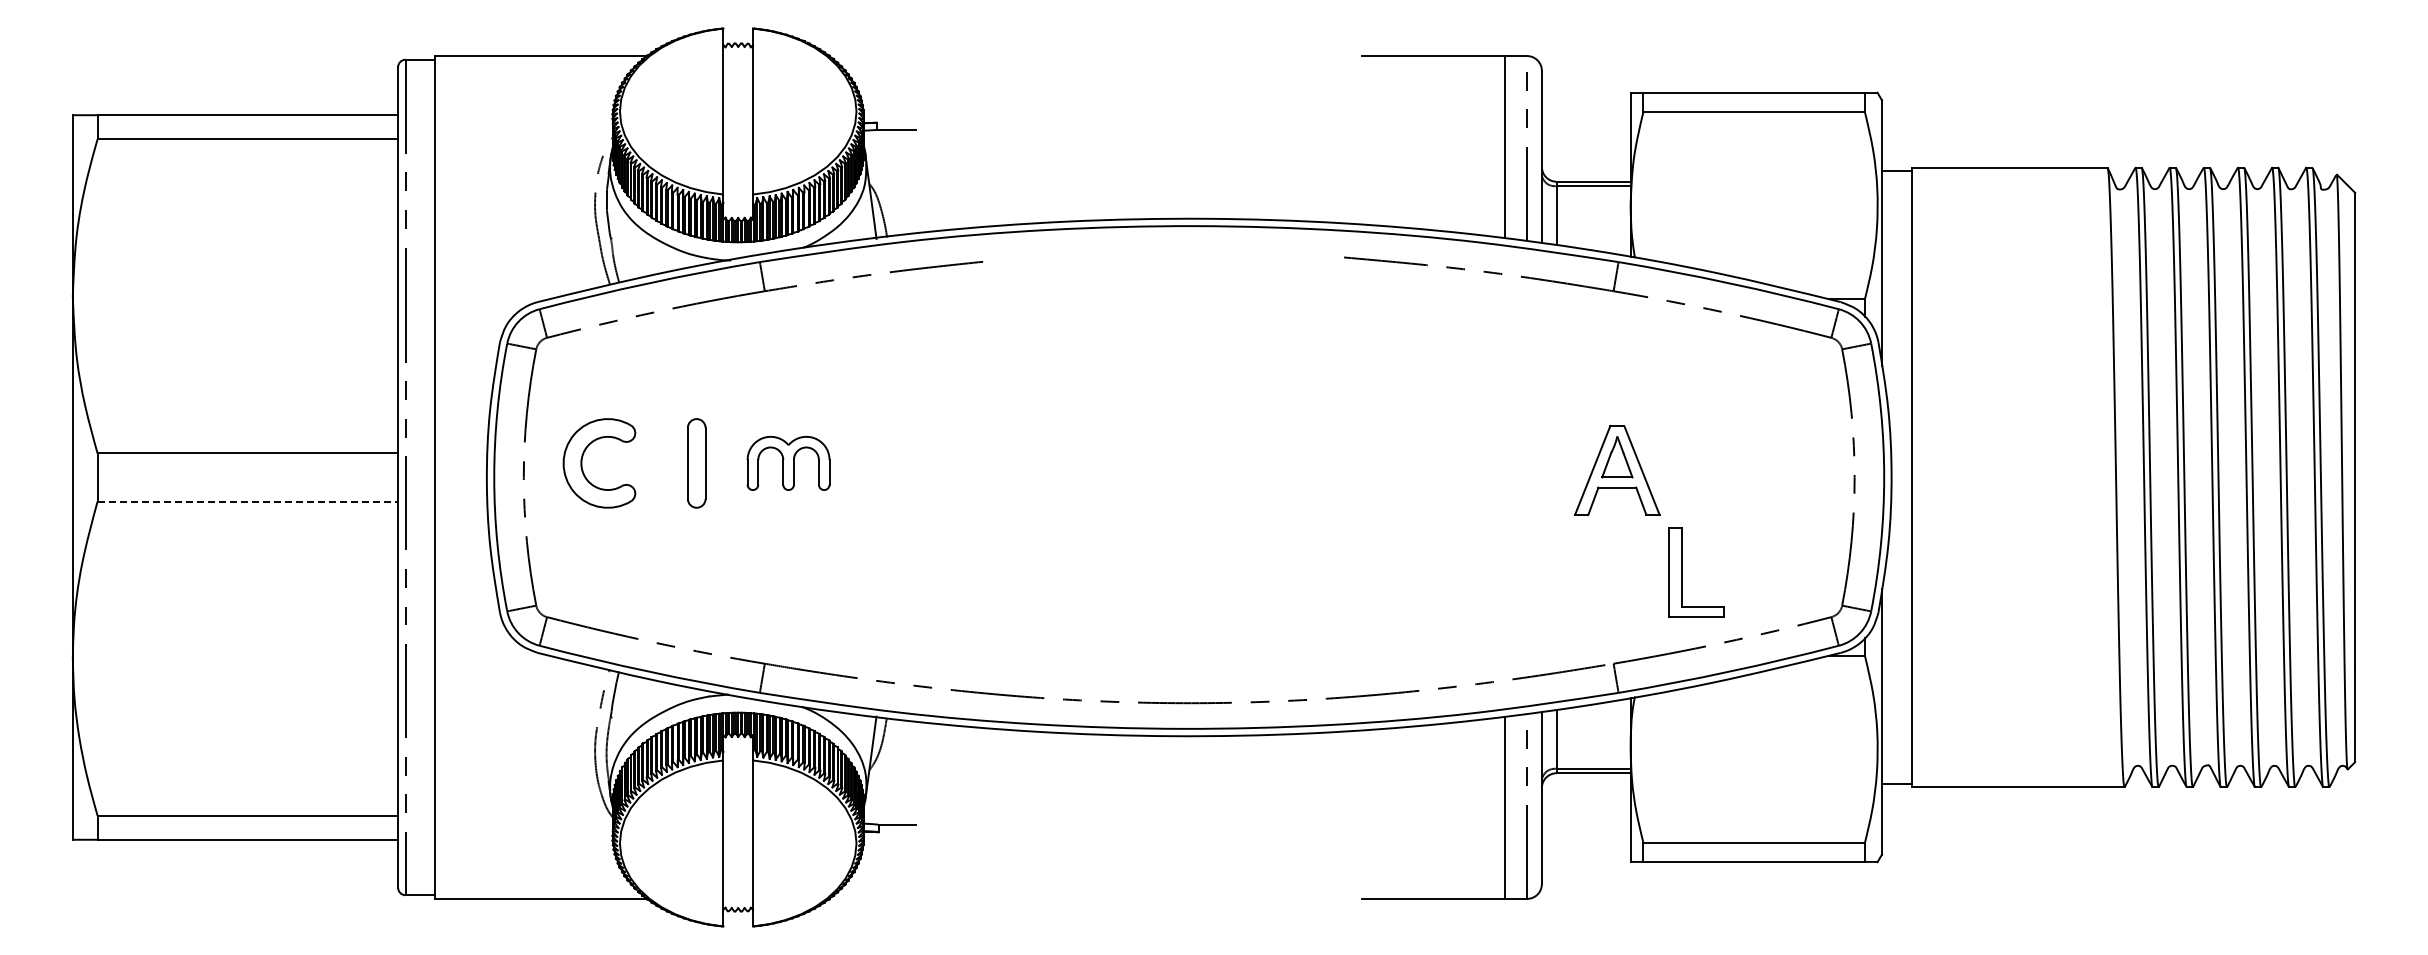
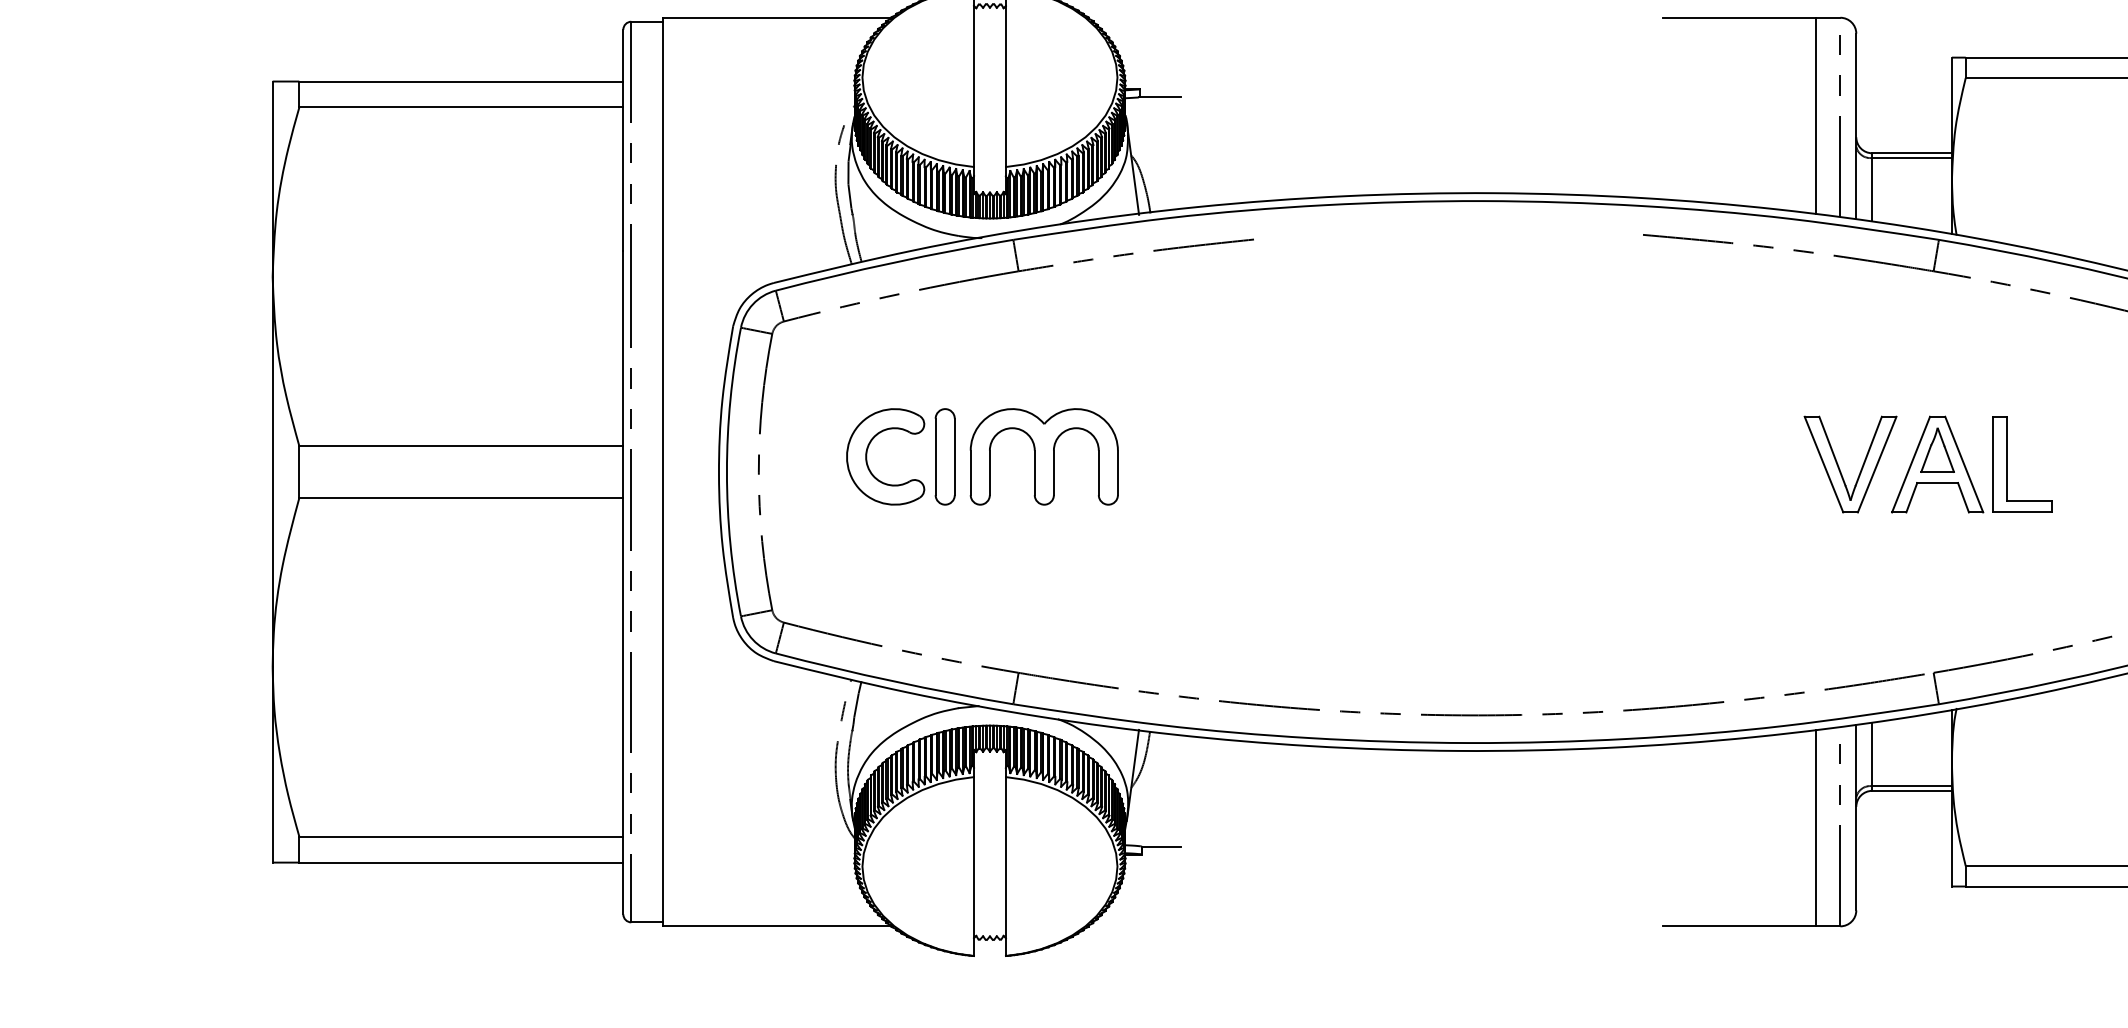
part: (582, 463) -> (867, 456), moved
part: (788, 463) -> (1044, 456), size x1.67
part: (1526, 472) -> (1839, 466), added
line: (248, 501) -> (462, 497), dashed -> solid
part: (1682, 572) -> (2007, 464), moved

